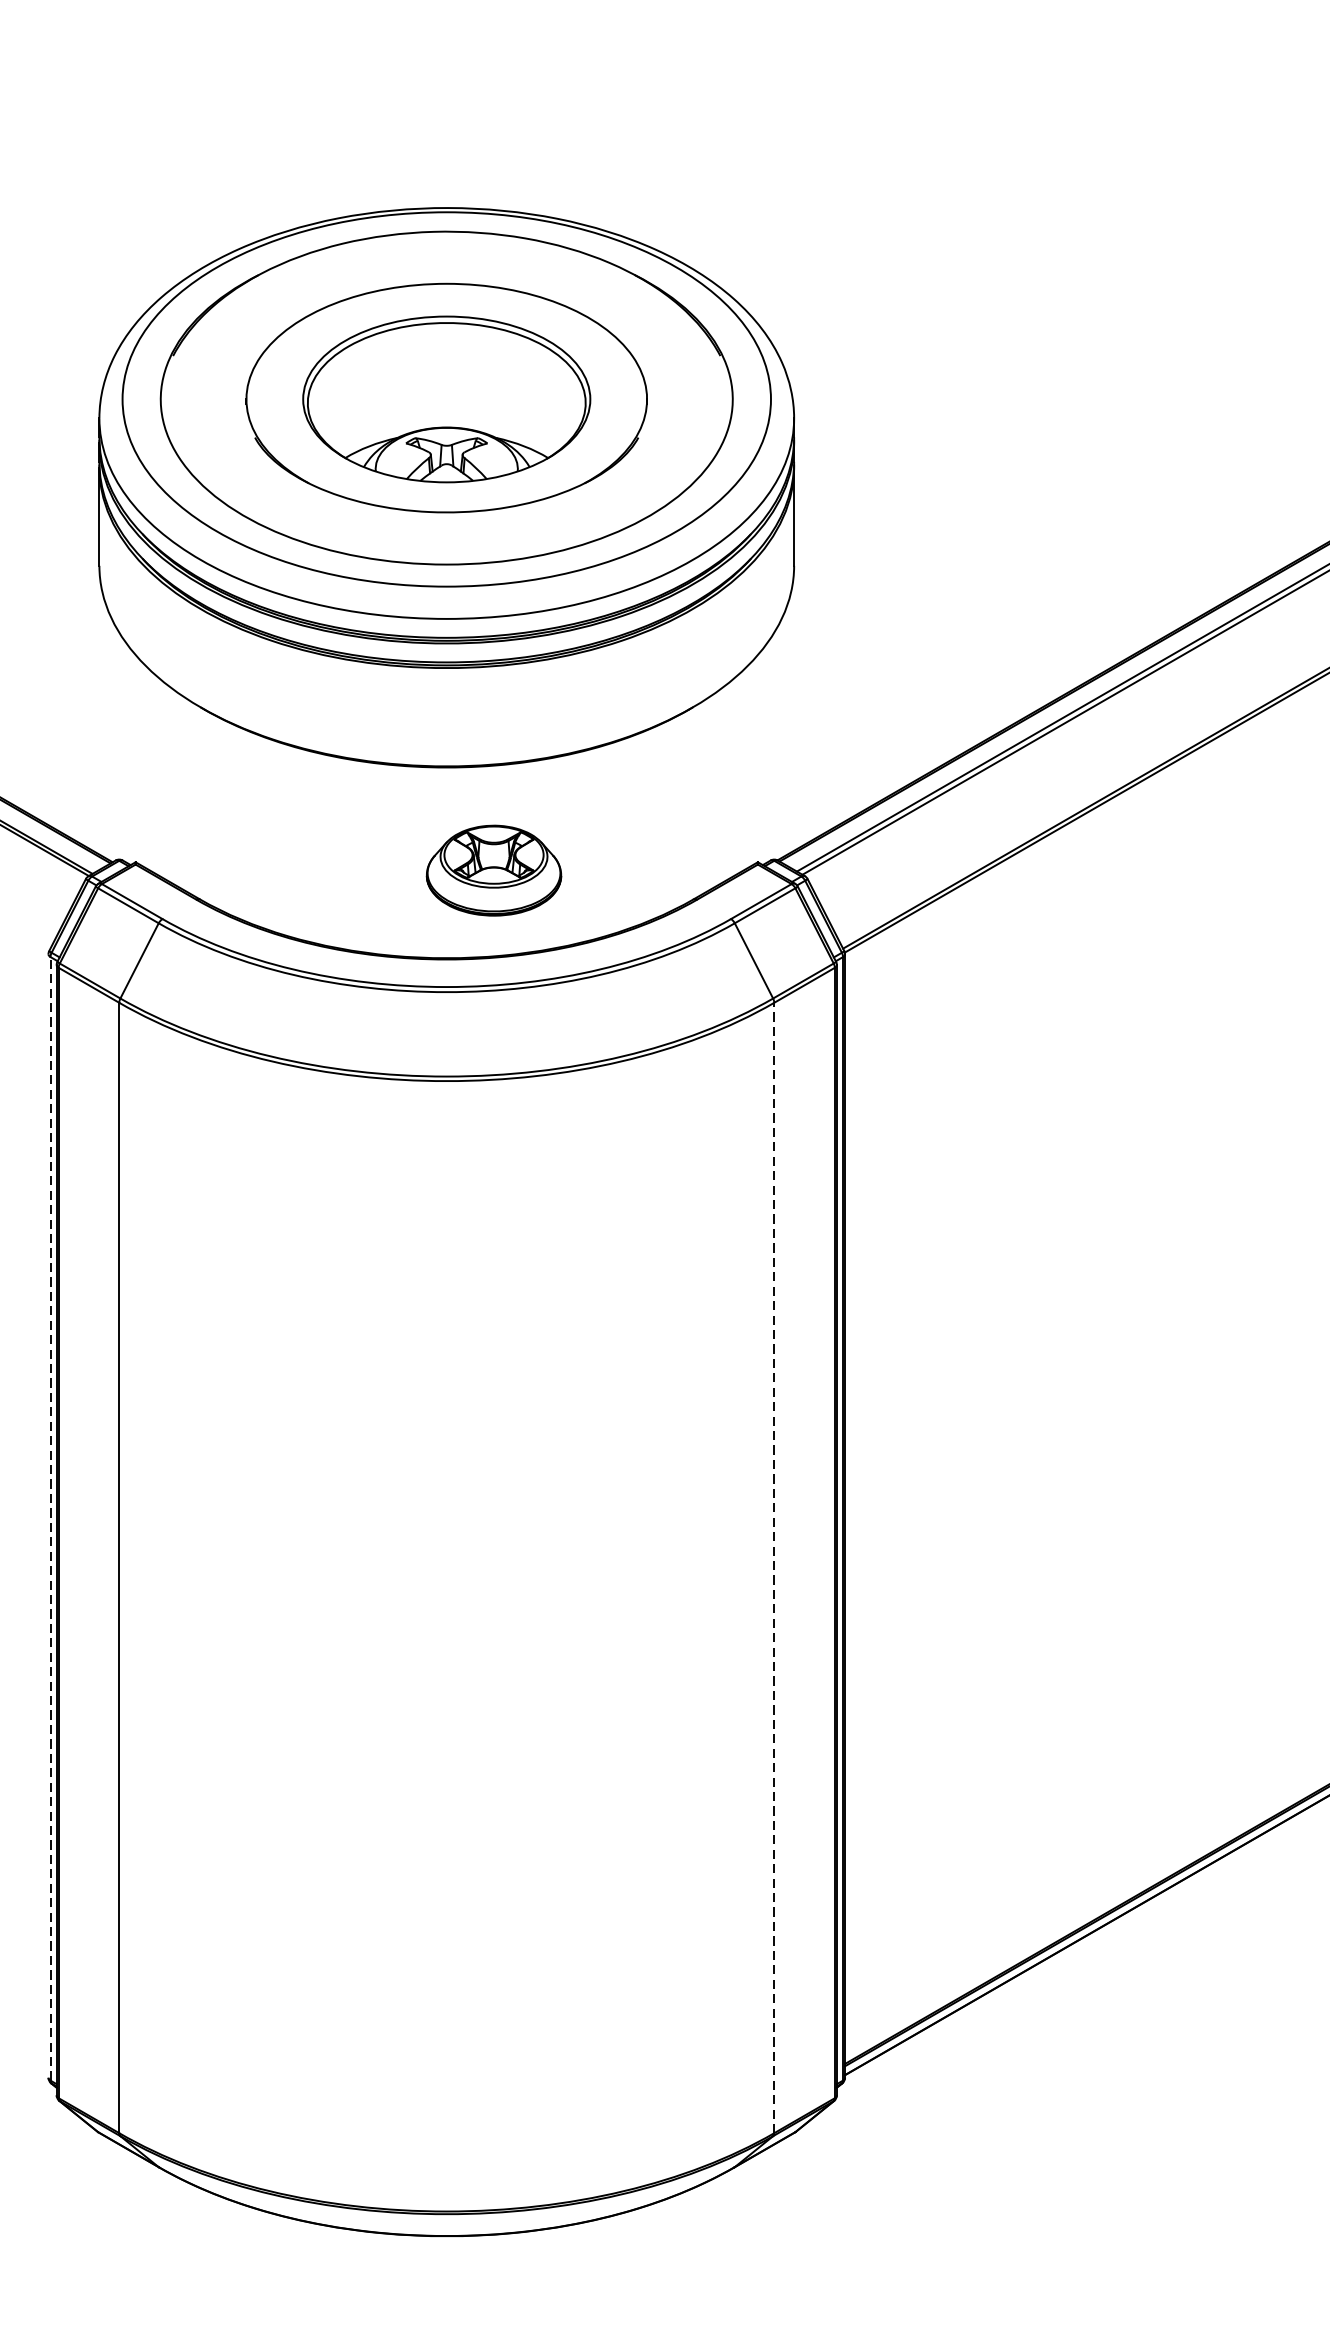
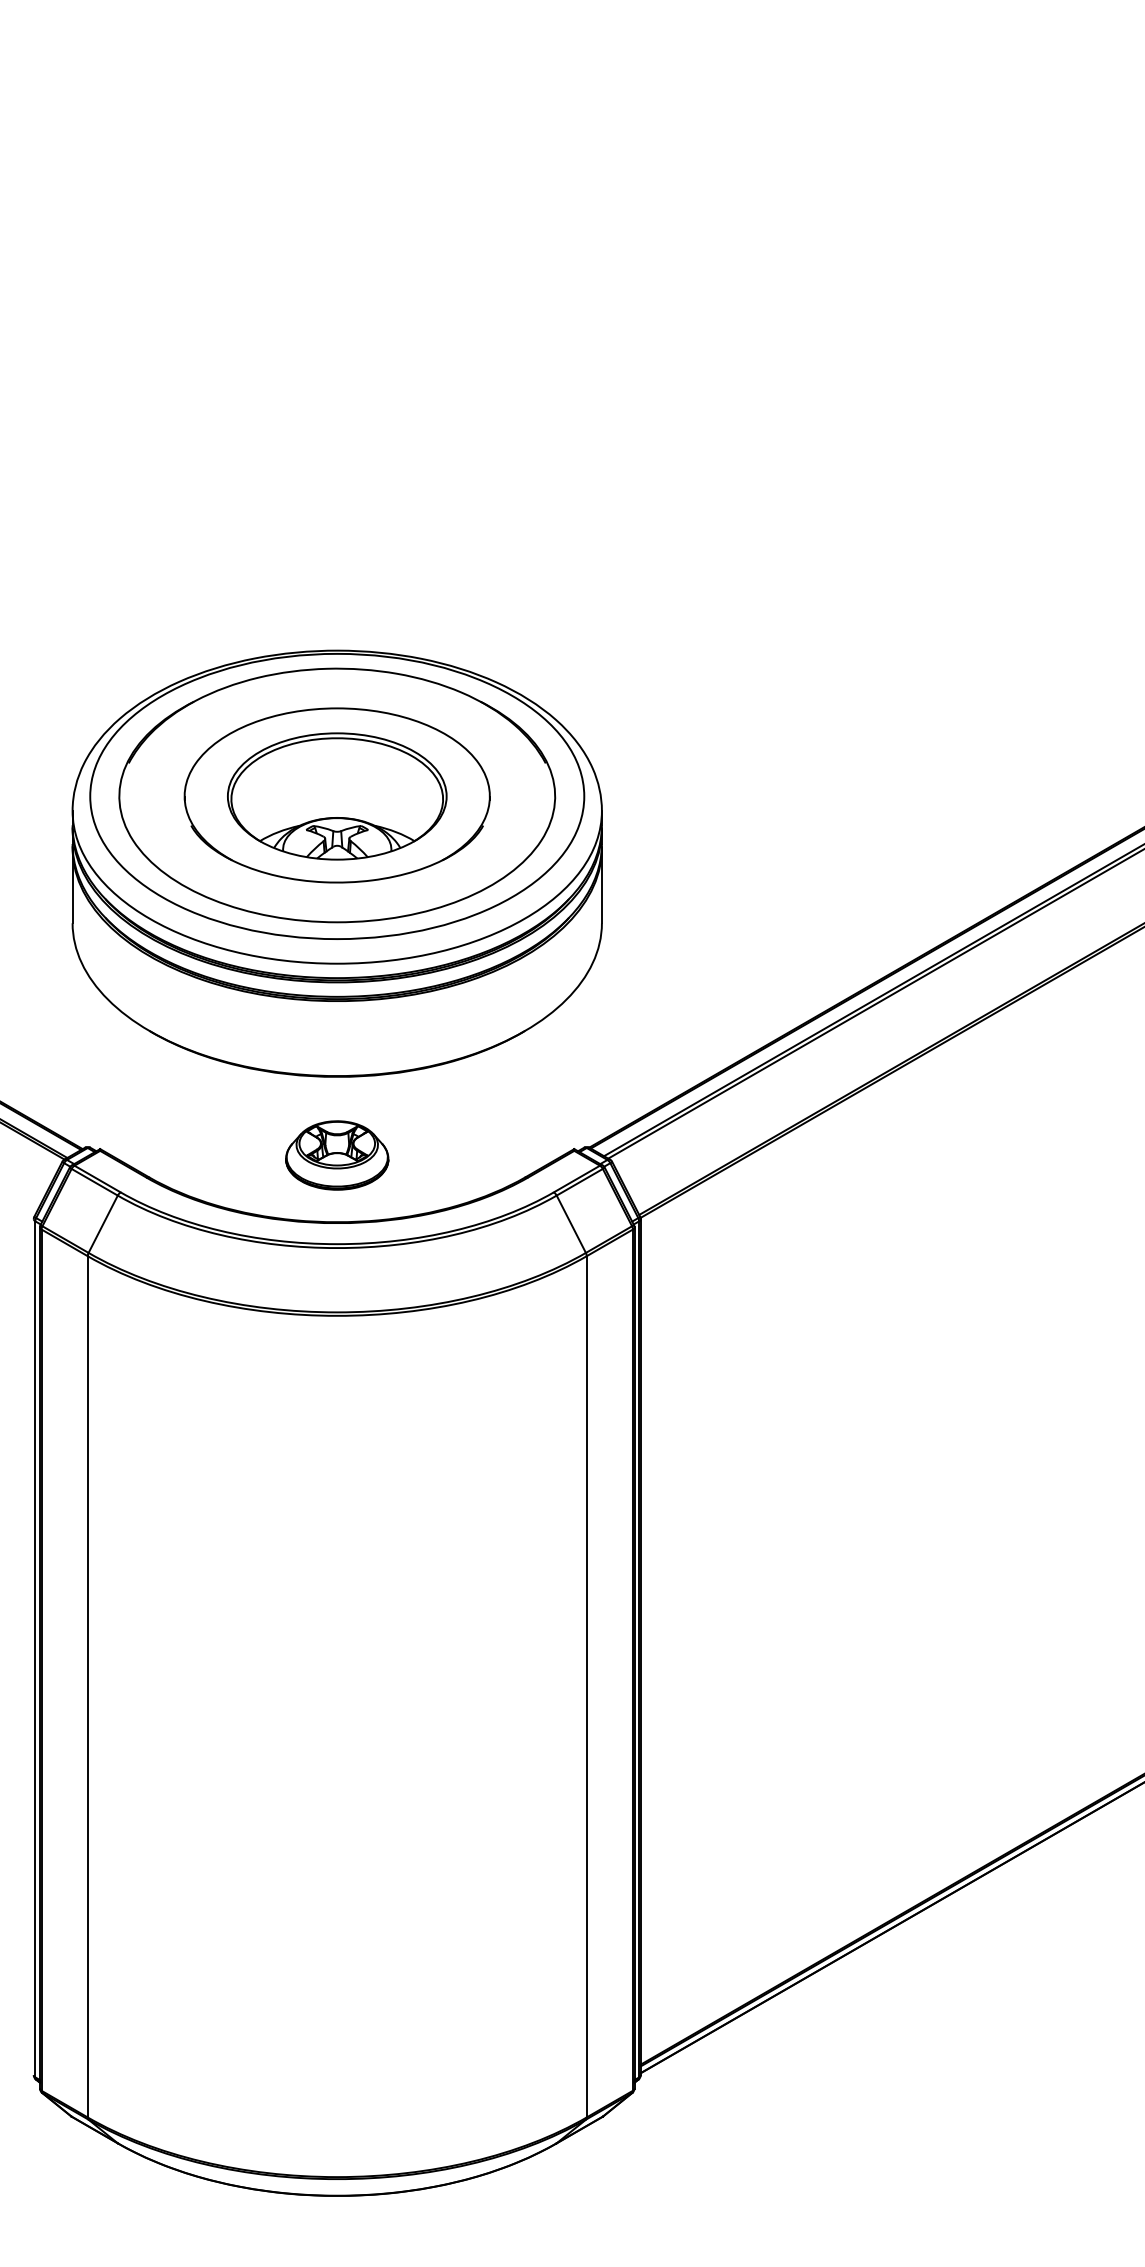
part: (494, 870) -> (337, 1155), moved
line: (50, 1517) -> (35, 1648), dashed -> solid
line: (773, 1567) -> (586, 1686), dashed -> solid

